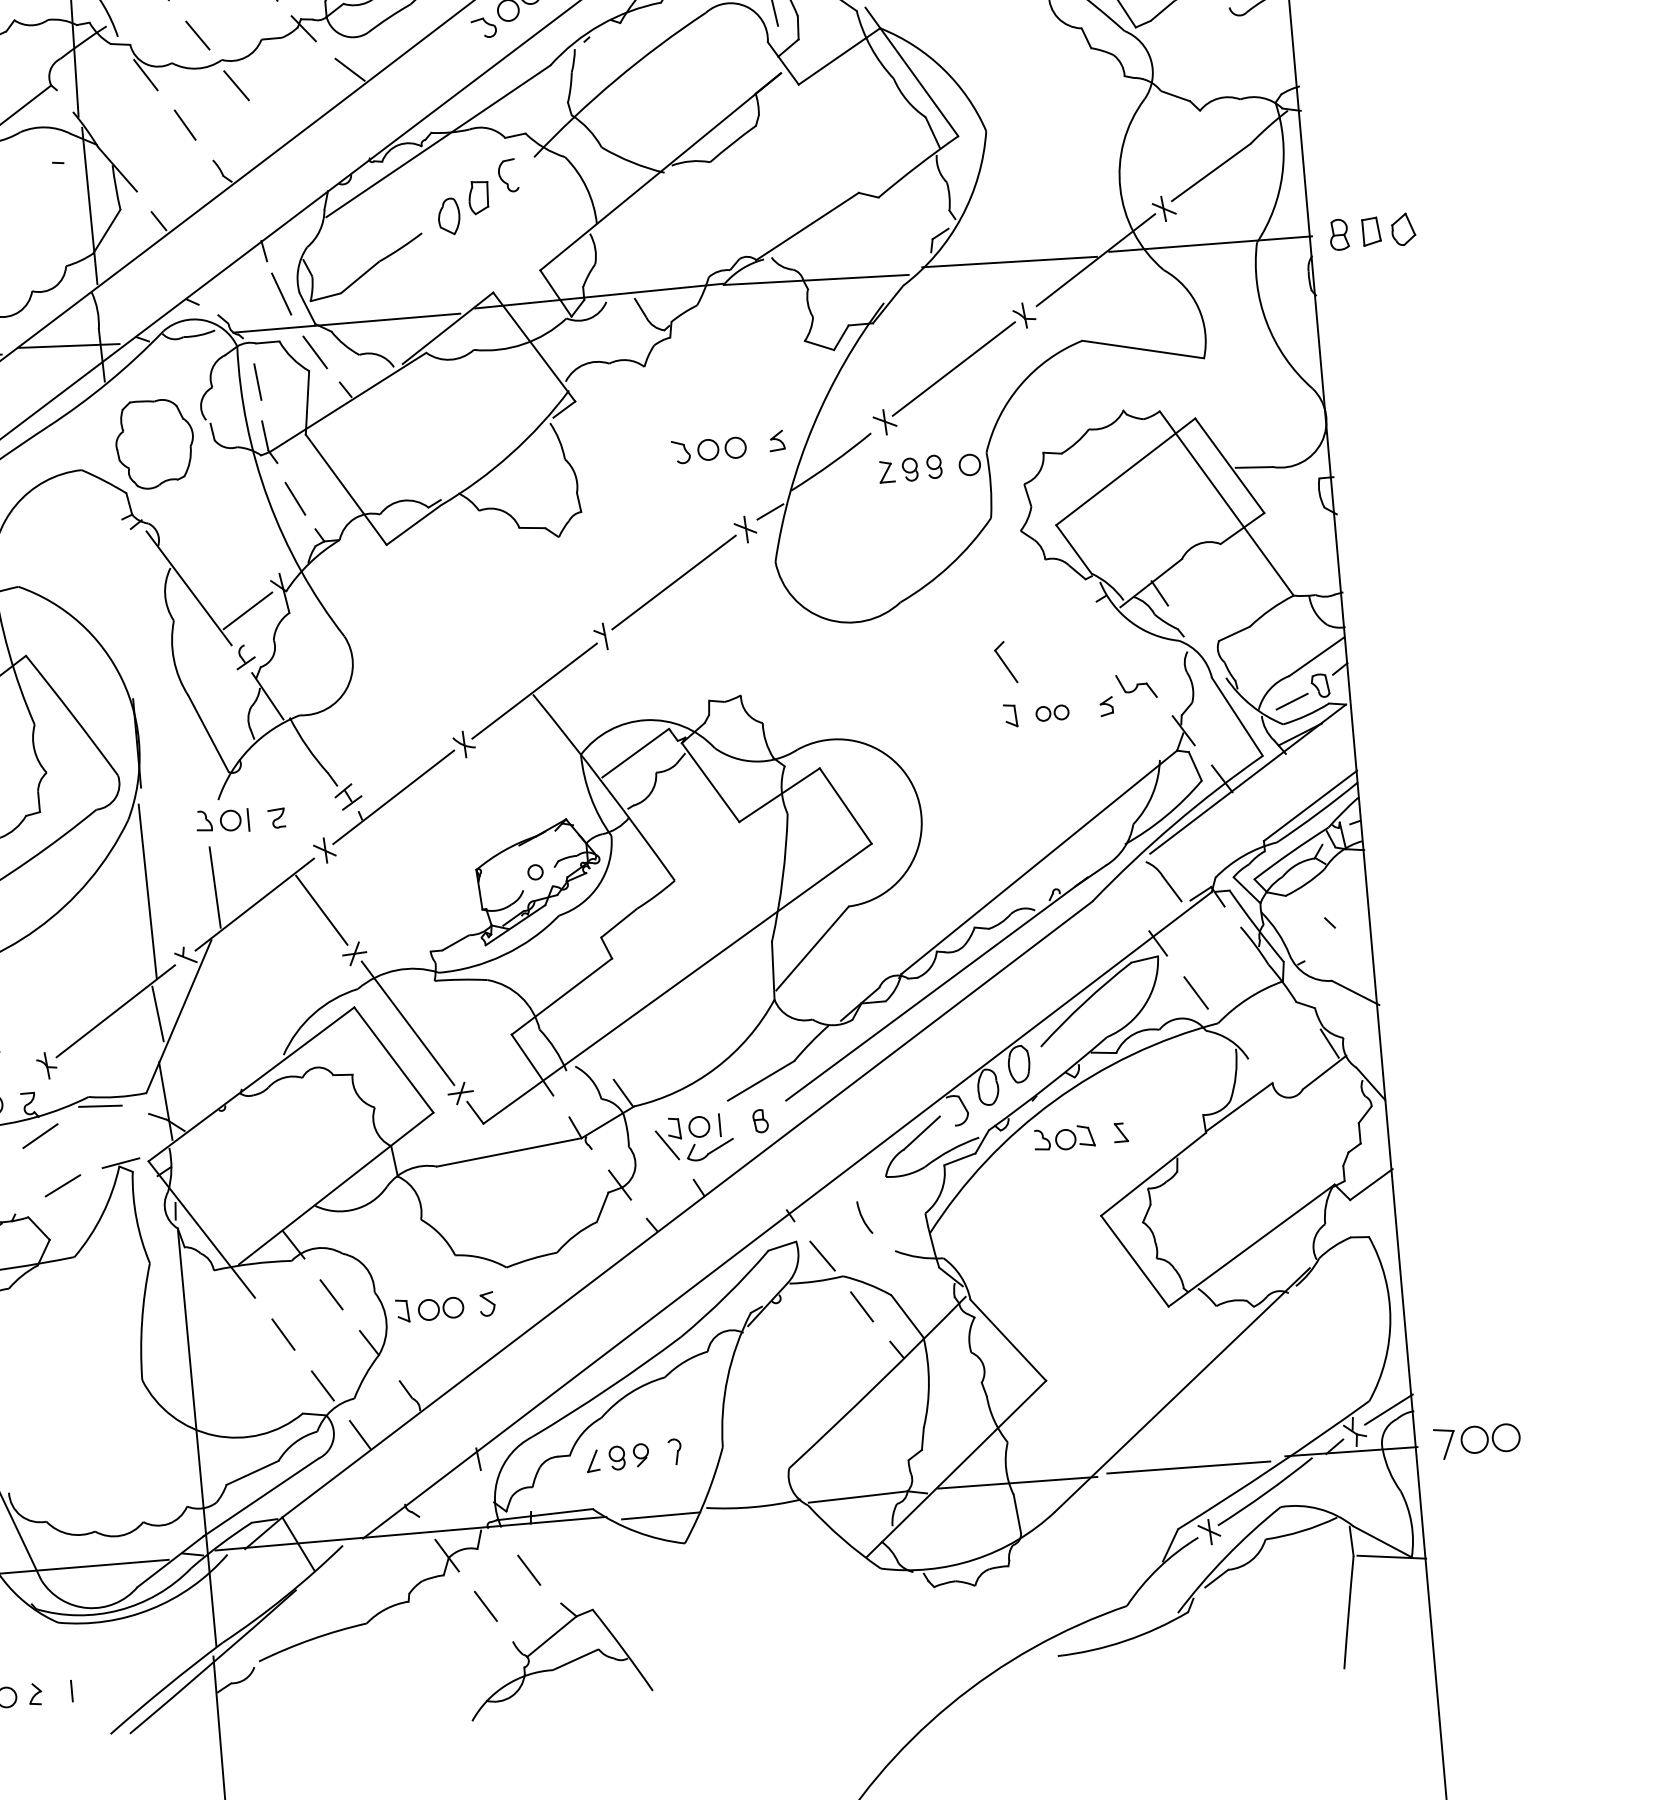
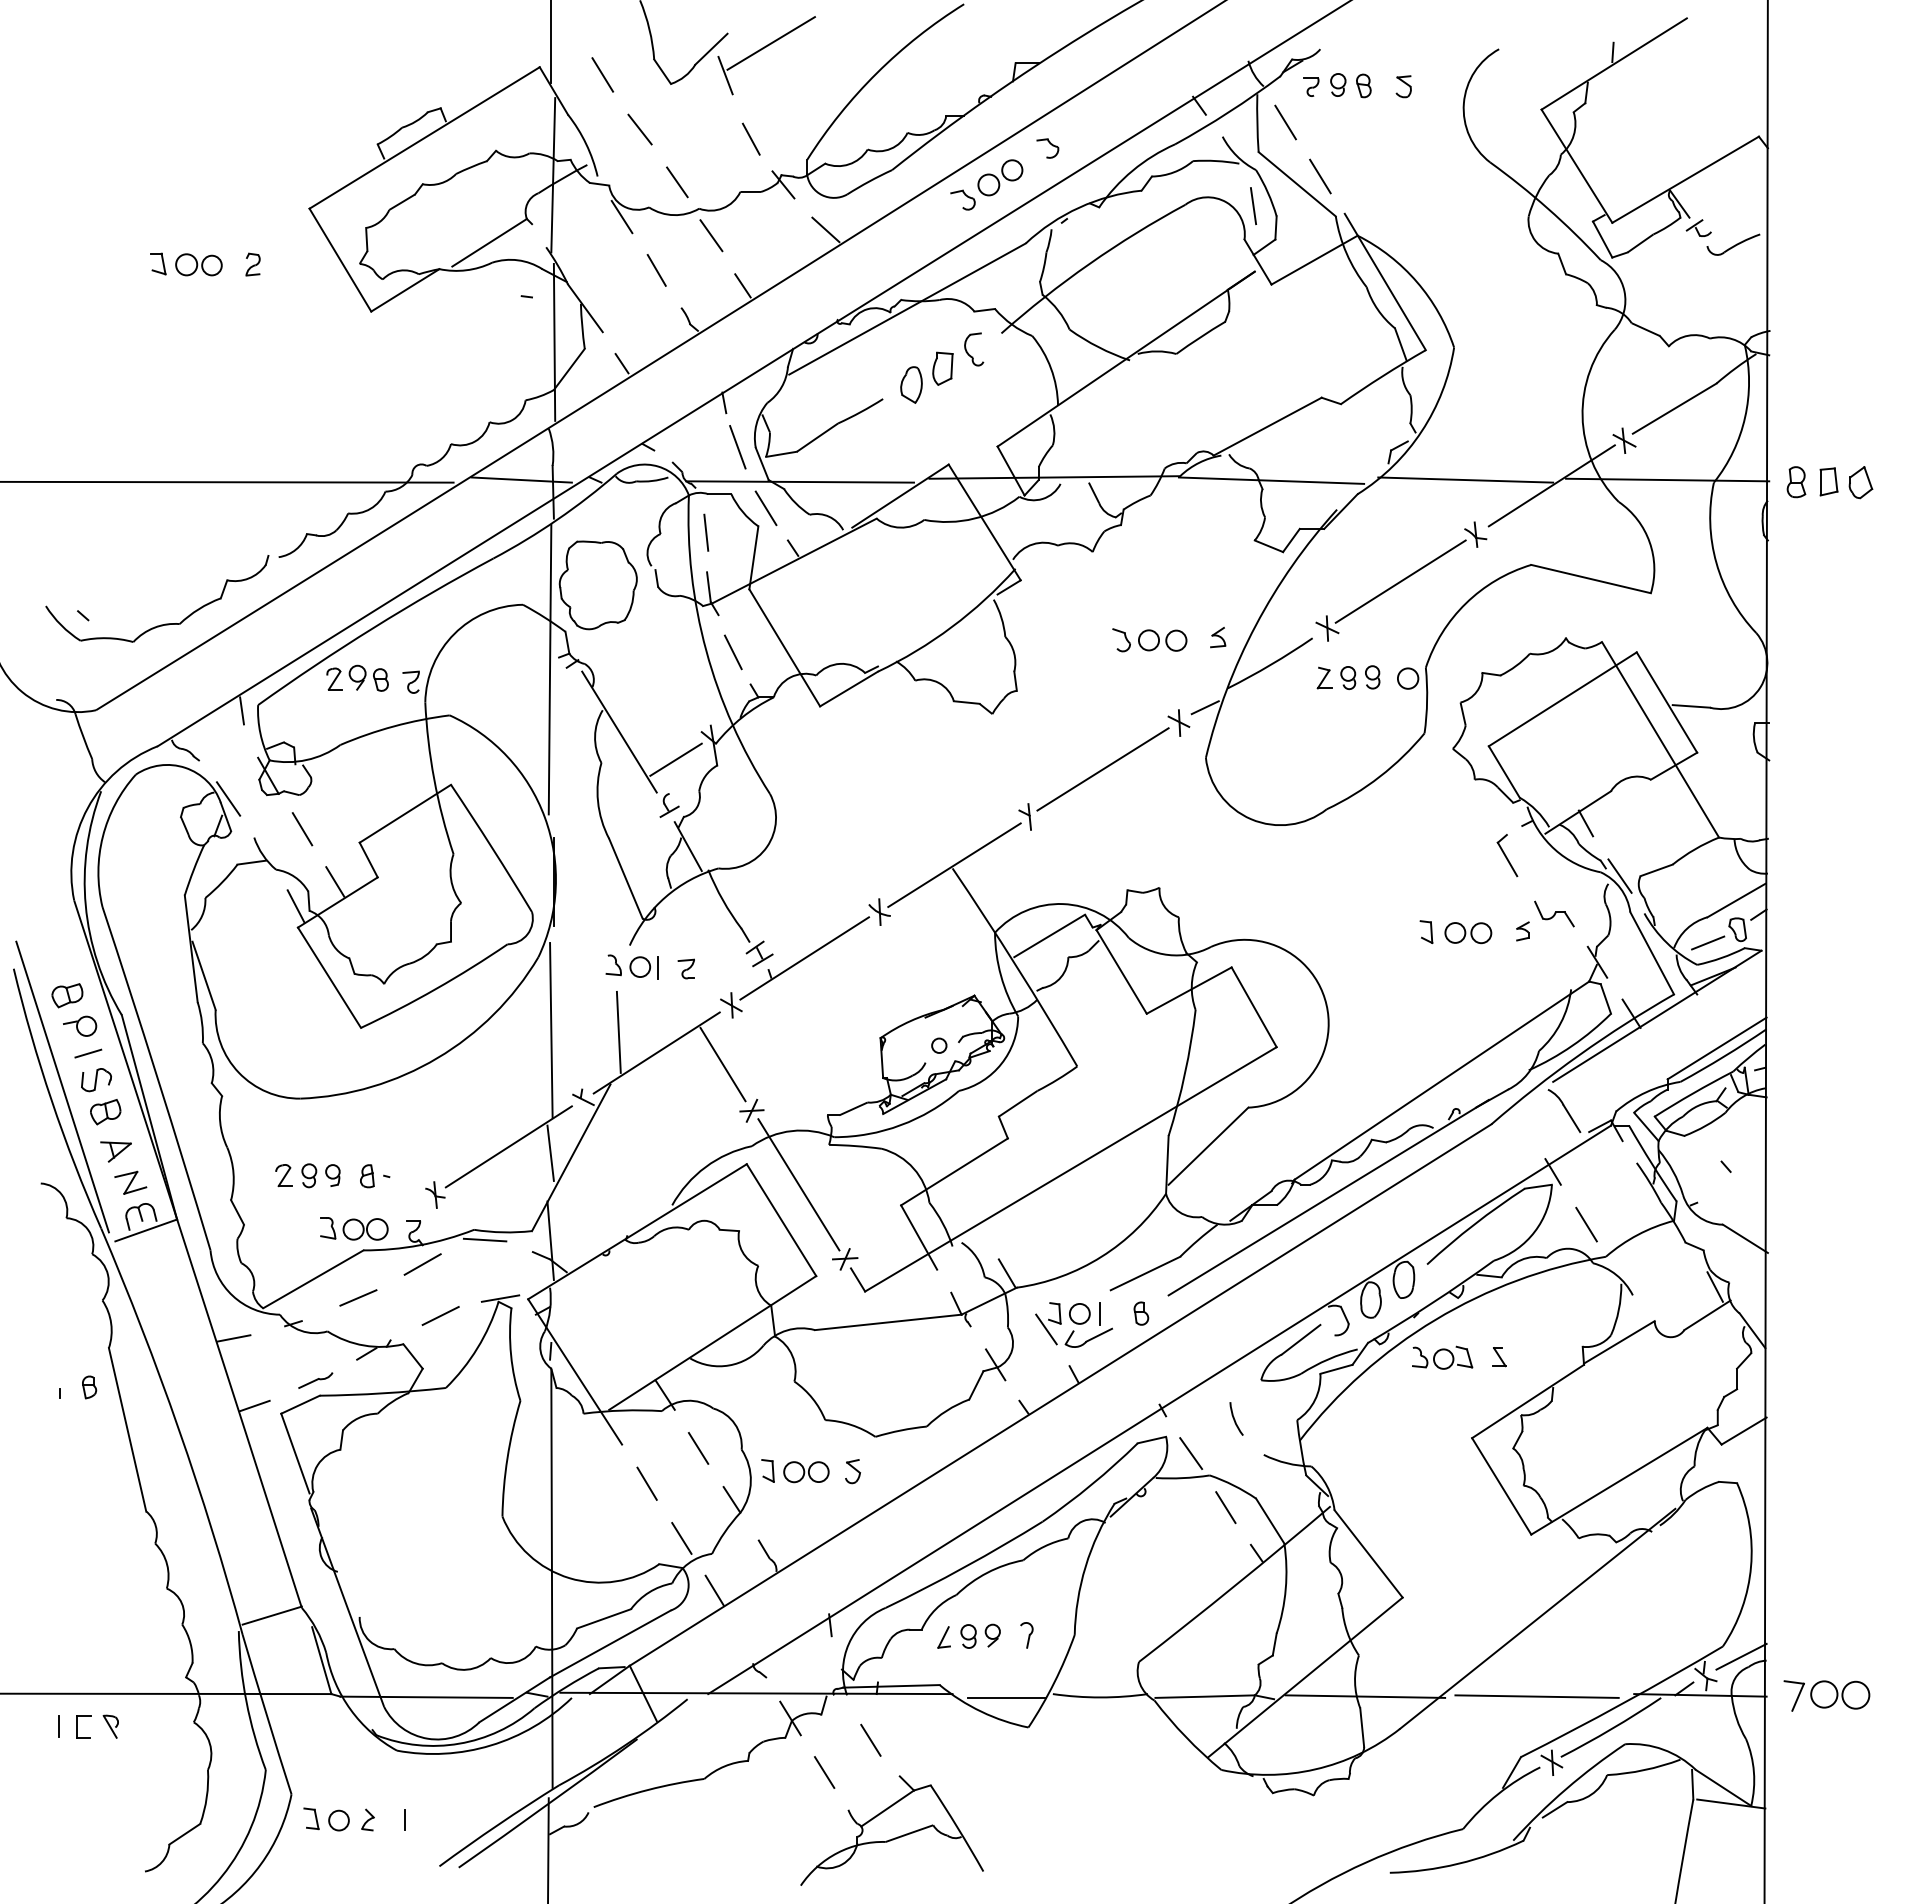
line: (271, 132) -> (742, 285), added
line: (113, 532) -> (549, 669), added
line: (1197, 642) -> (1619, 875), added
part: (1005, 662) -> (1507, 855), moved
part: (1052, 713) -> (1468, 933), size x1.43

